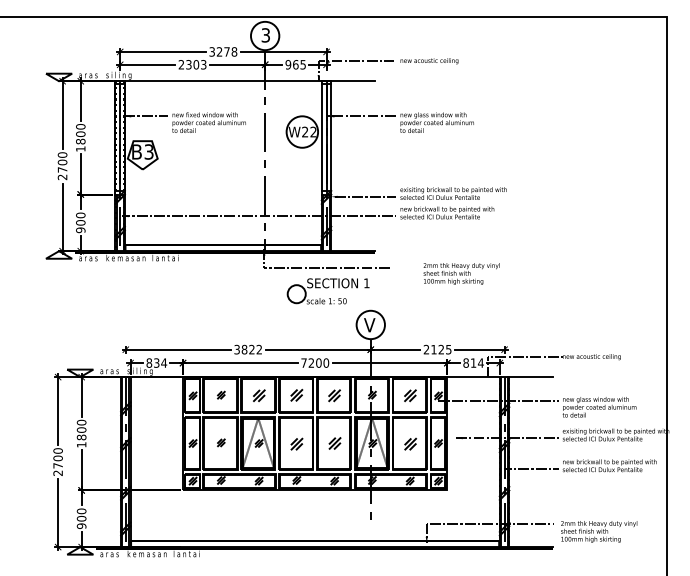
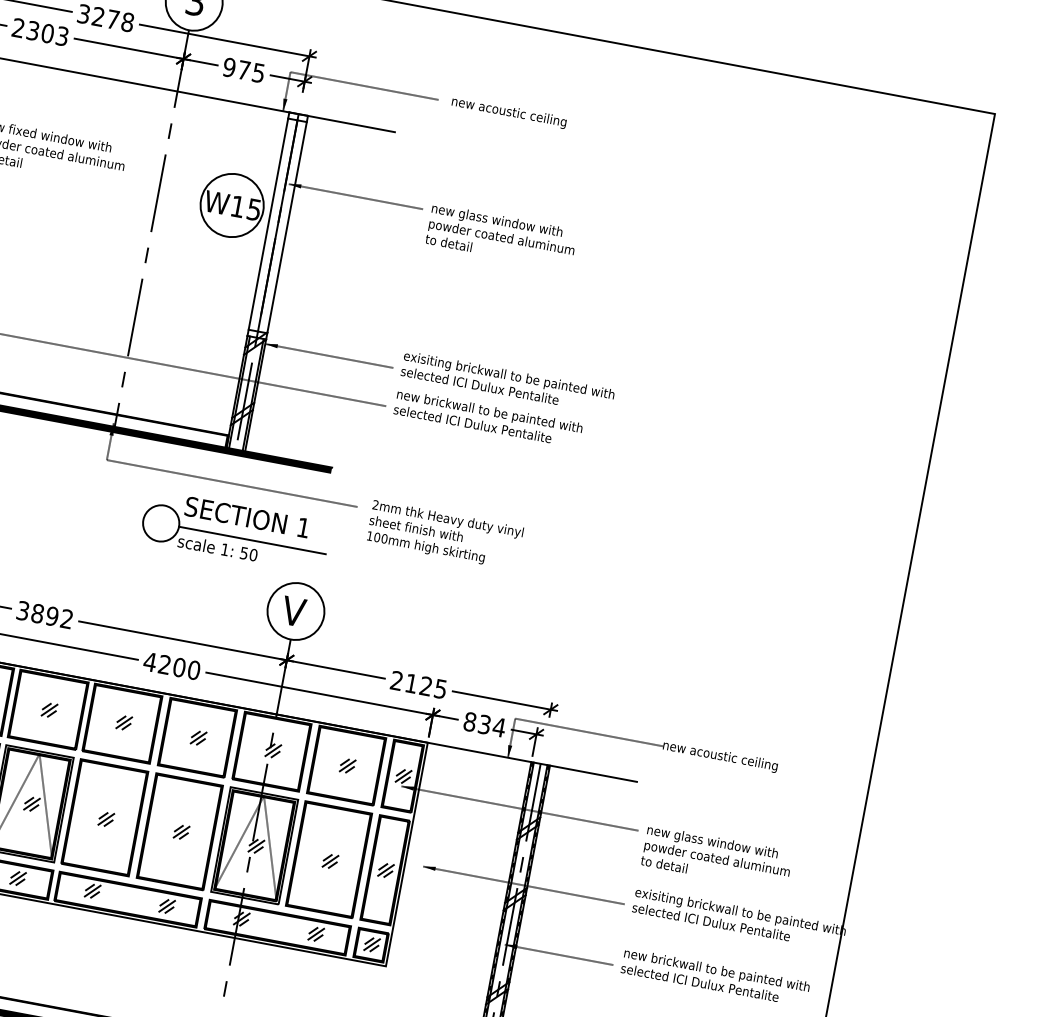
text: (295, 64) -> (243, 69), 965 -> 975
text: (309, 131) -> (246, 207), W22 -> W15
text: (461, 273) -> (444, 534), moved
line: (342, 294) -> (251, 540), added
text: (251, 349) -> (51, 615), 3822 -> 3892
text: (303, 362) -> (149, 660), 7200 -> 4200
text: (473, 362) -> (484, 723), 814 -> 834
part: (296, 394) -> (123, 721), size x0.62
part: (258, 395) -> (48, 709), size x0.62
part: (334, 395) -> (198, 737), size x0.62
part: (409, 395) -> (346, 764), size x0.62
part: (296, 443) -> (105, 817), size x0.62
part: (334, 443) -> (180, 832), size x0.62
part: (410, 443) -> (330, 860), size x0.62

